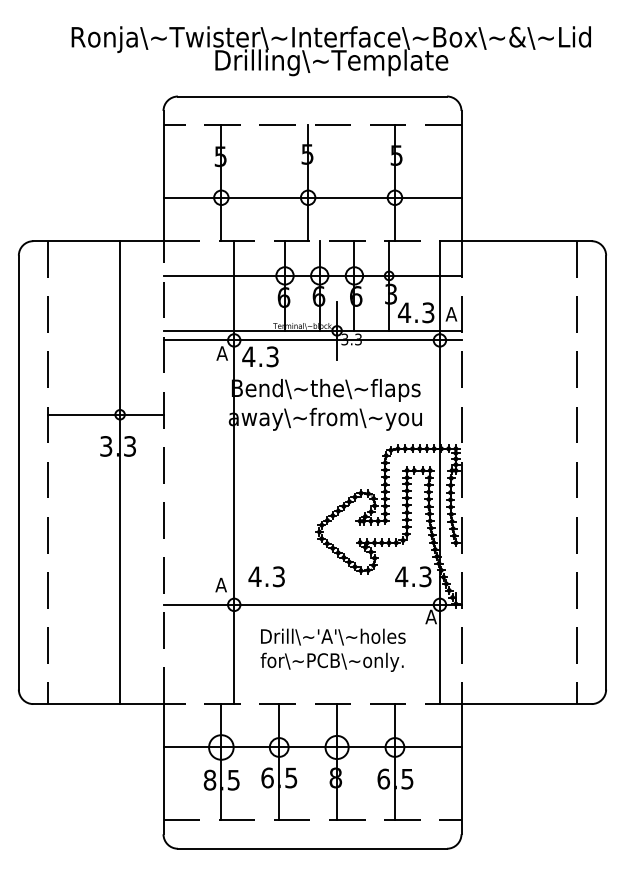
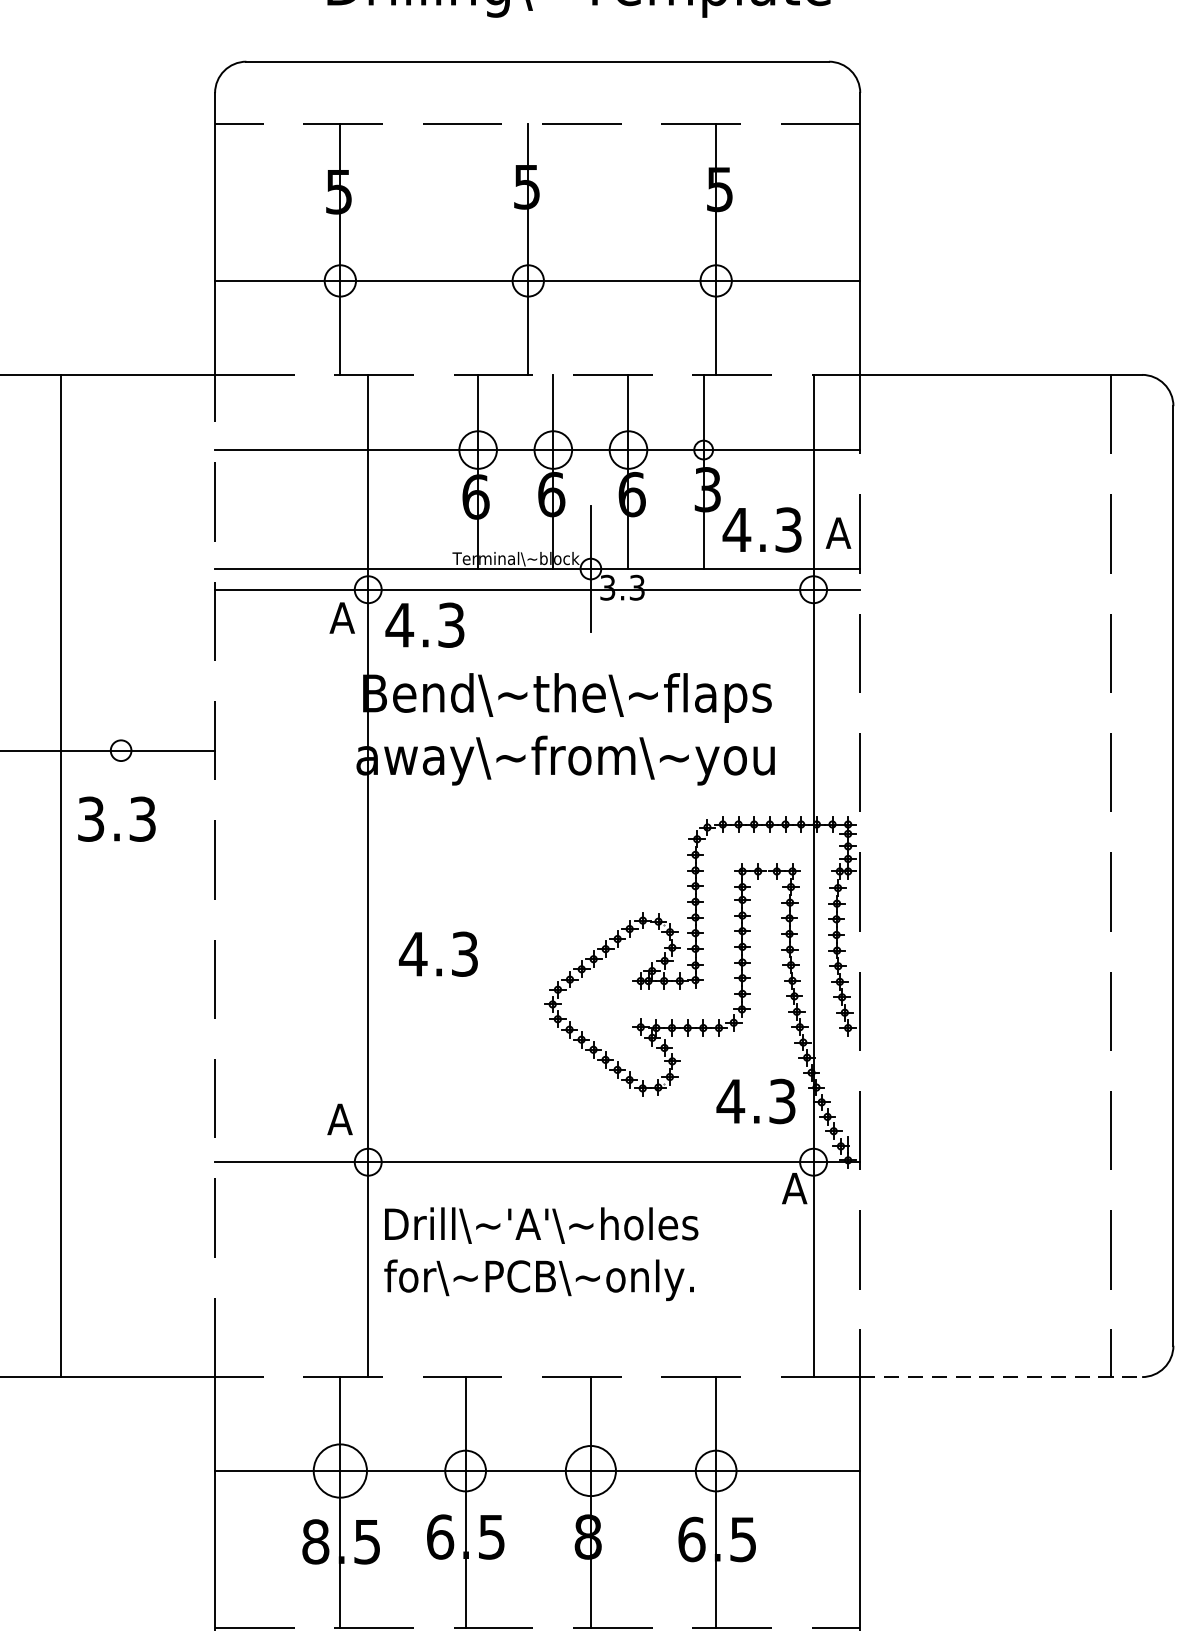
line: (120, 472) -> (61, 875), moved
text: (266, 576) -> (438, 953), moved
text: (332, 649) -> (539, 1252), moved
line: (527, 704) -> (1003, 1377), solid -> dashed

